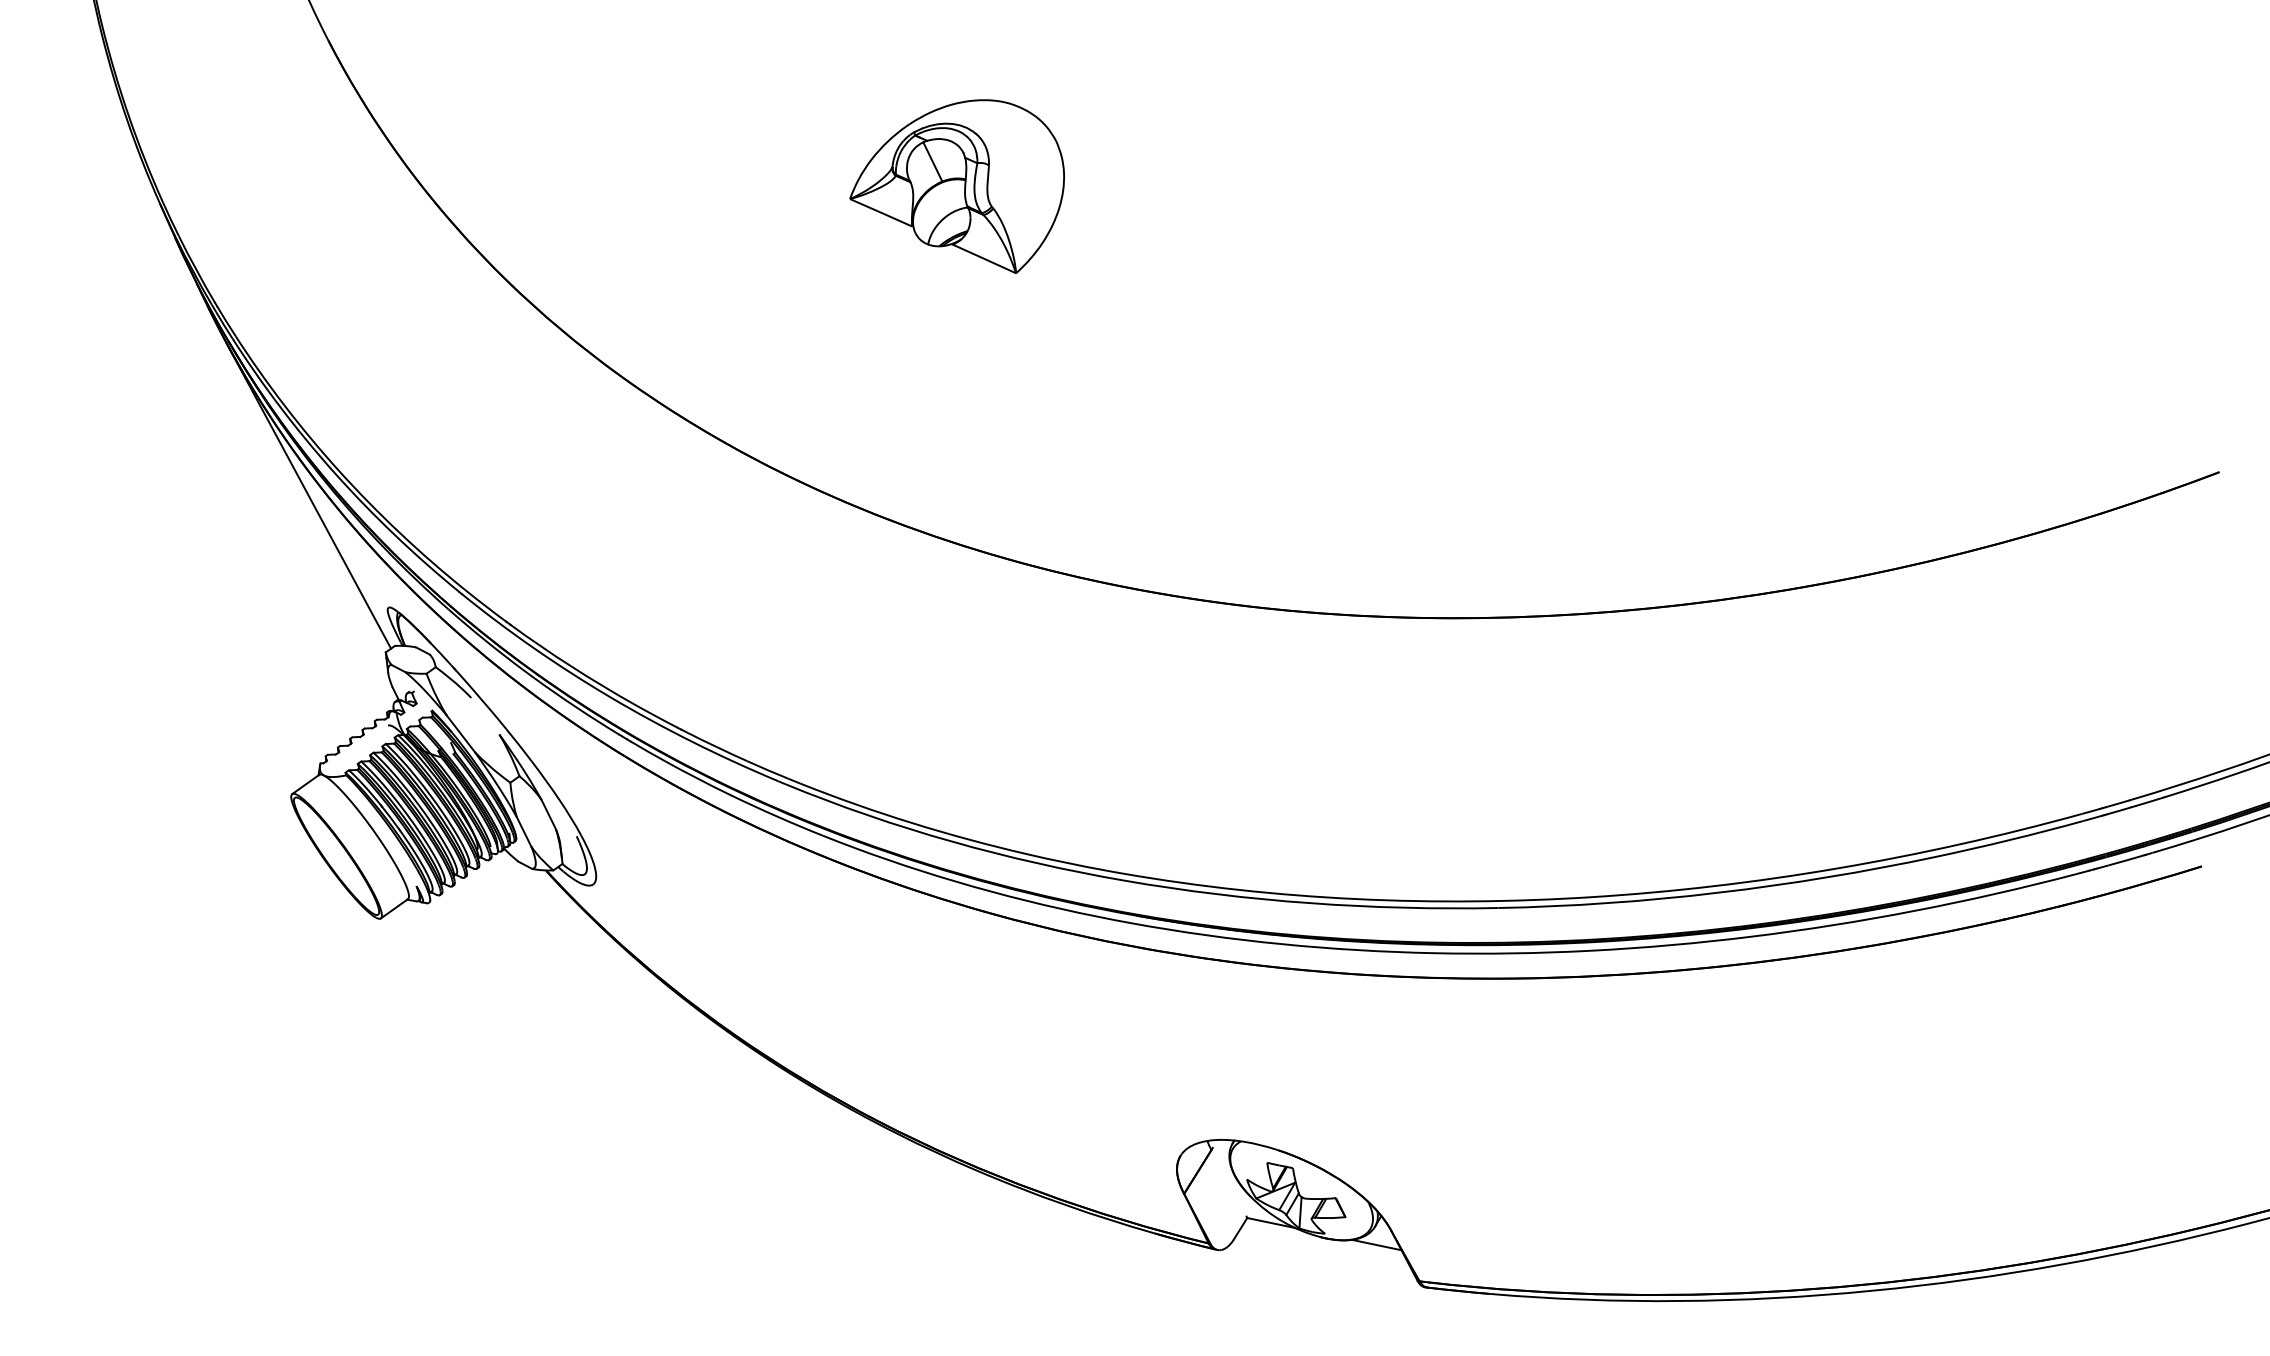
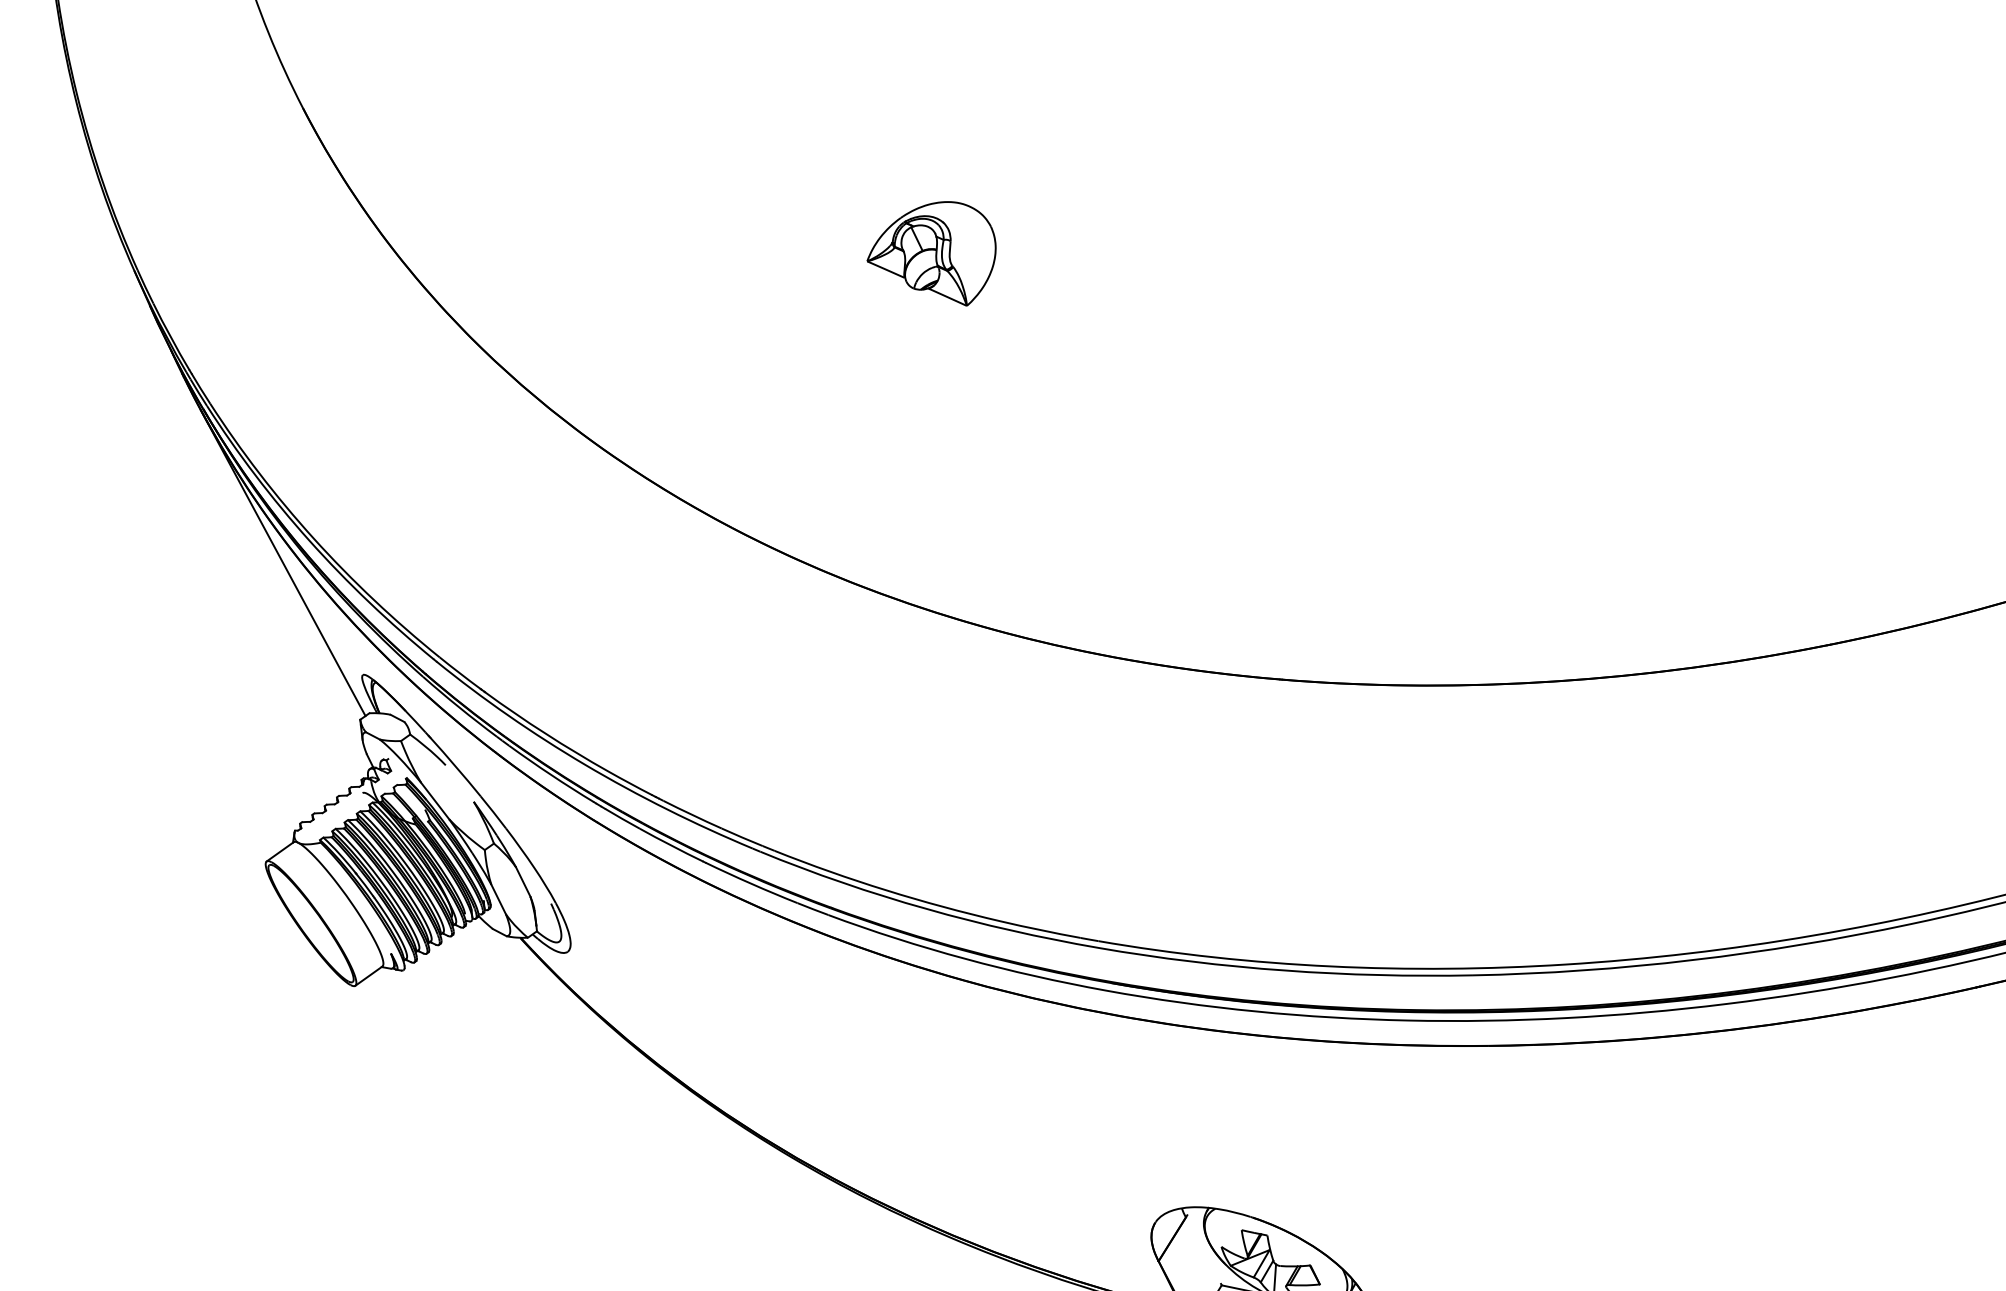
part: (956, 186) -> (930, 253), size x0.6

